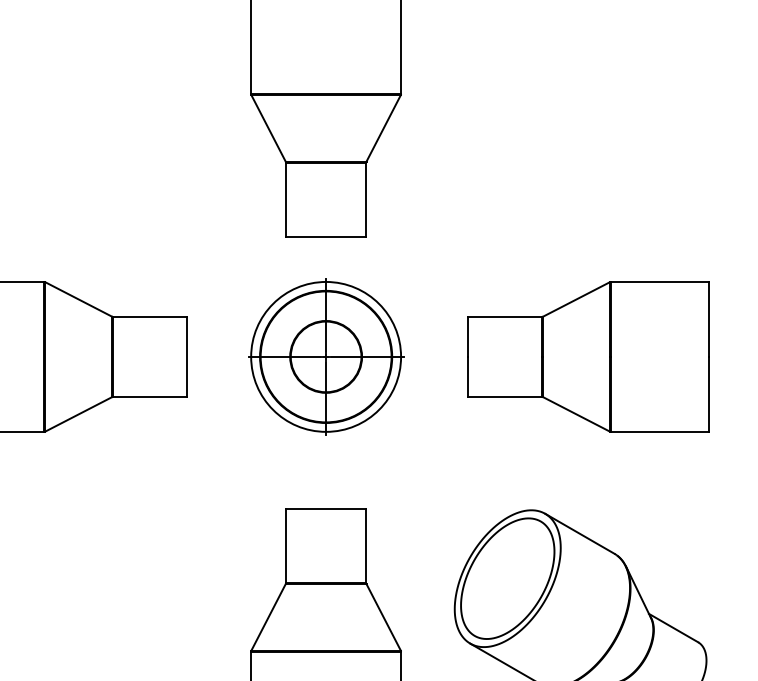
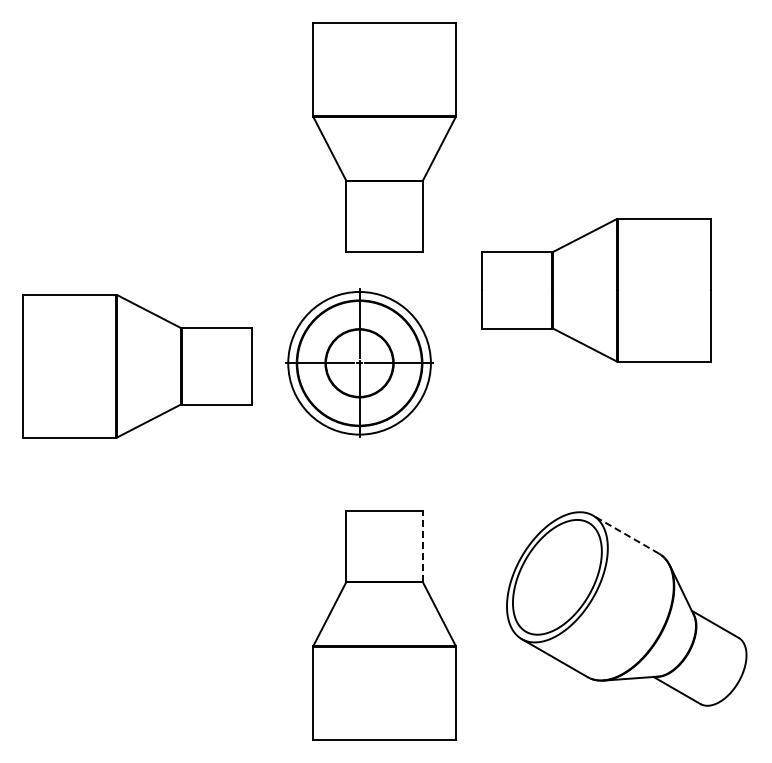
part: (326, 356) -> (359, 362), moved
part: (588, 357) -> (596, 290), moved
line: (579, 533) -> (625, 534), solid -> dashed
line: (365, 545) -> (422, 545), solid -> dashed

